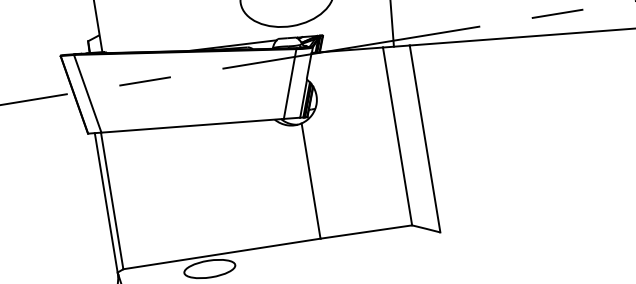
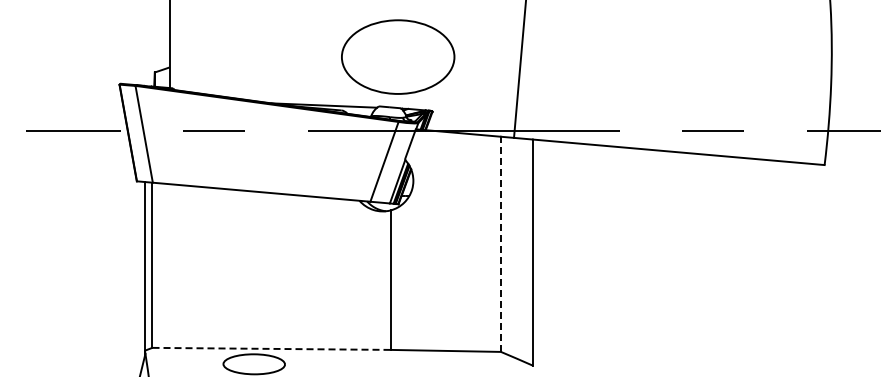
line: (398, 136) -> (501, 244), solid -> dashed
line: (221, 253) -> (270, 348), solid -> dashed

